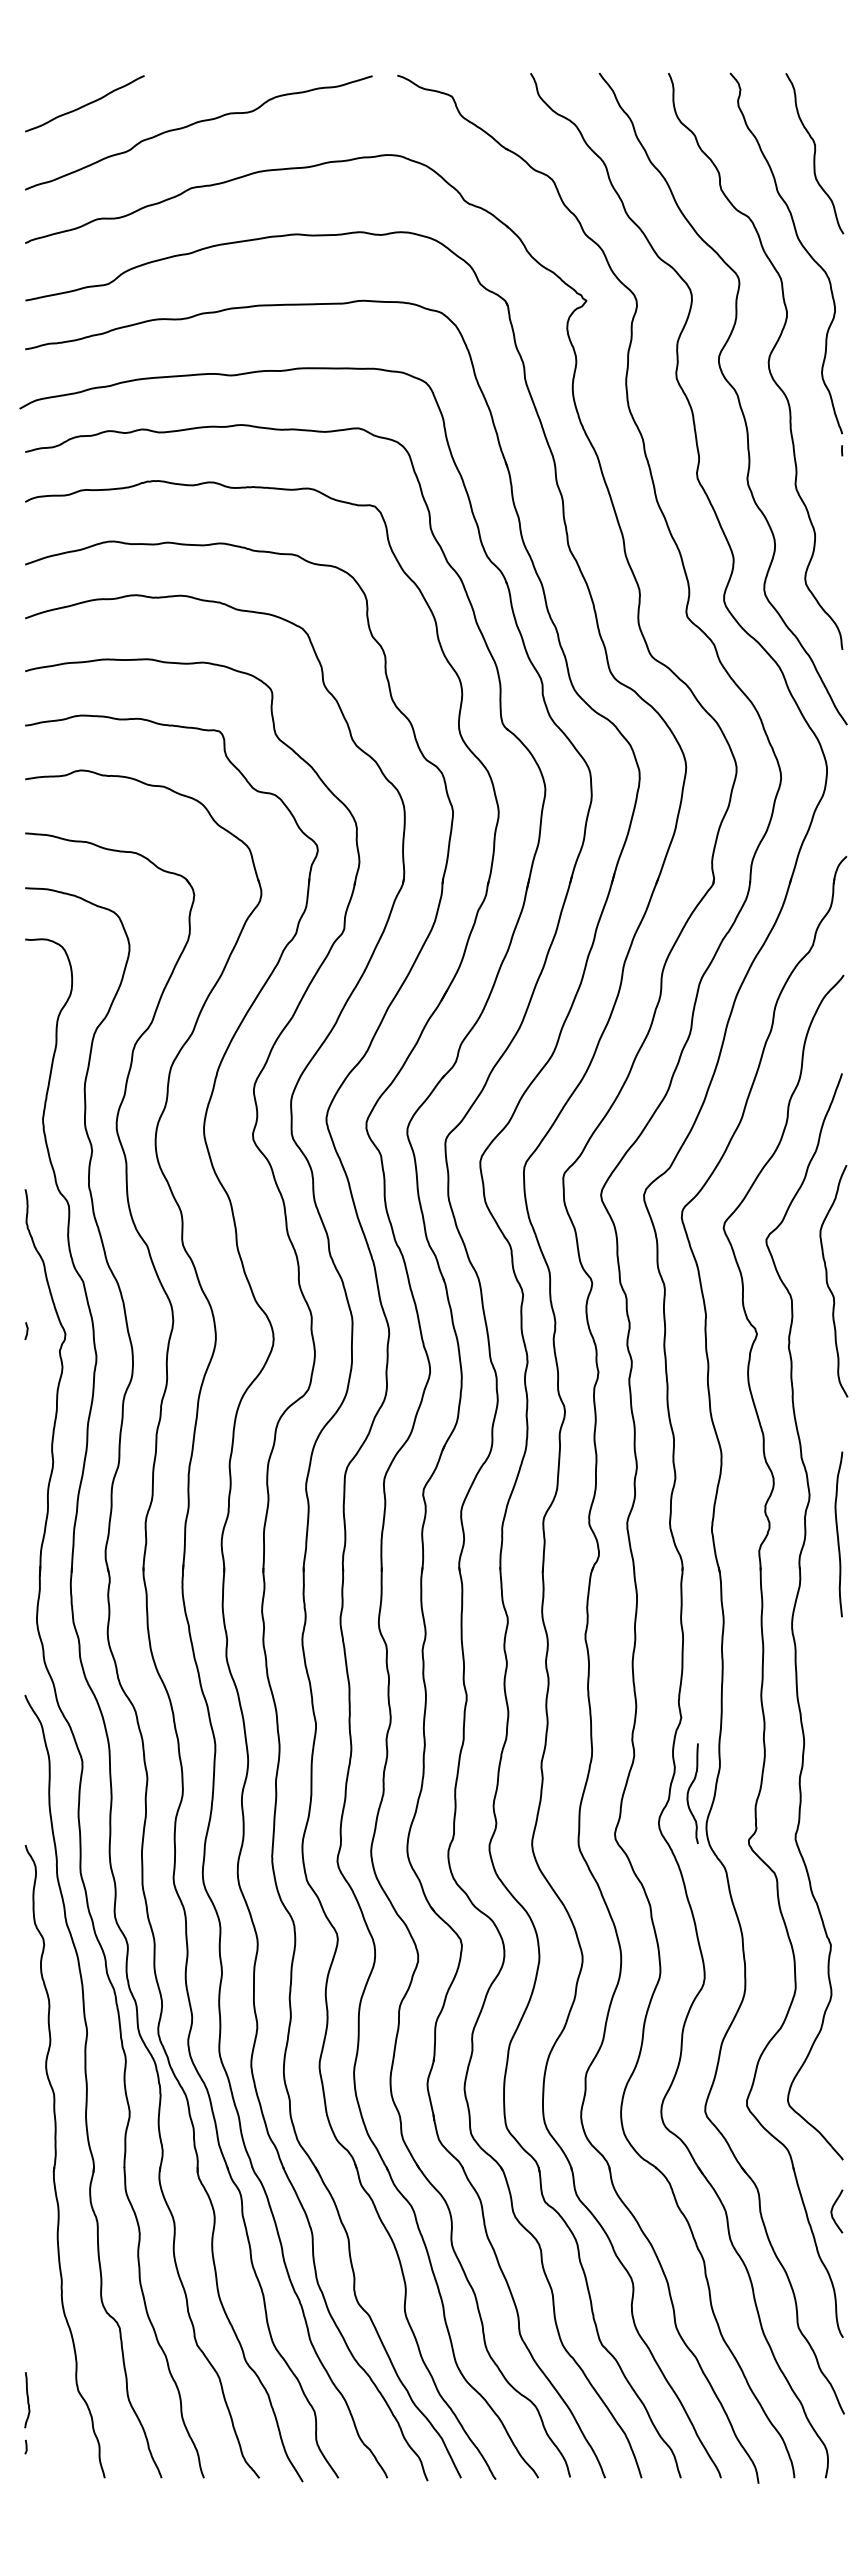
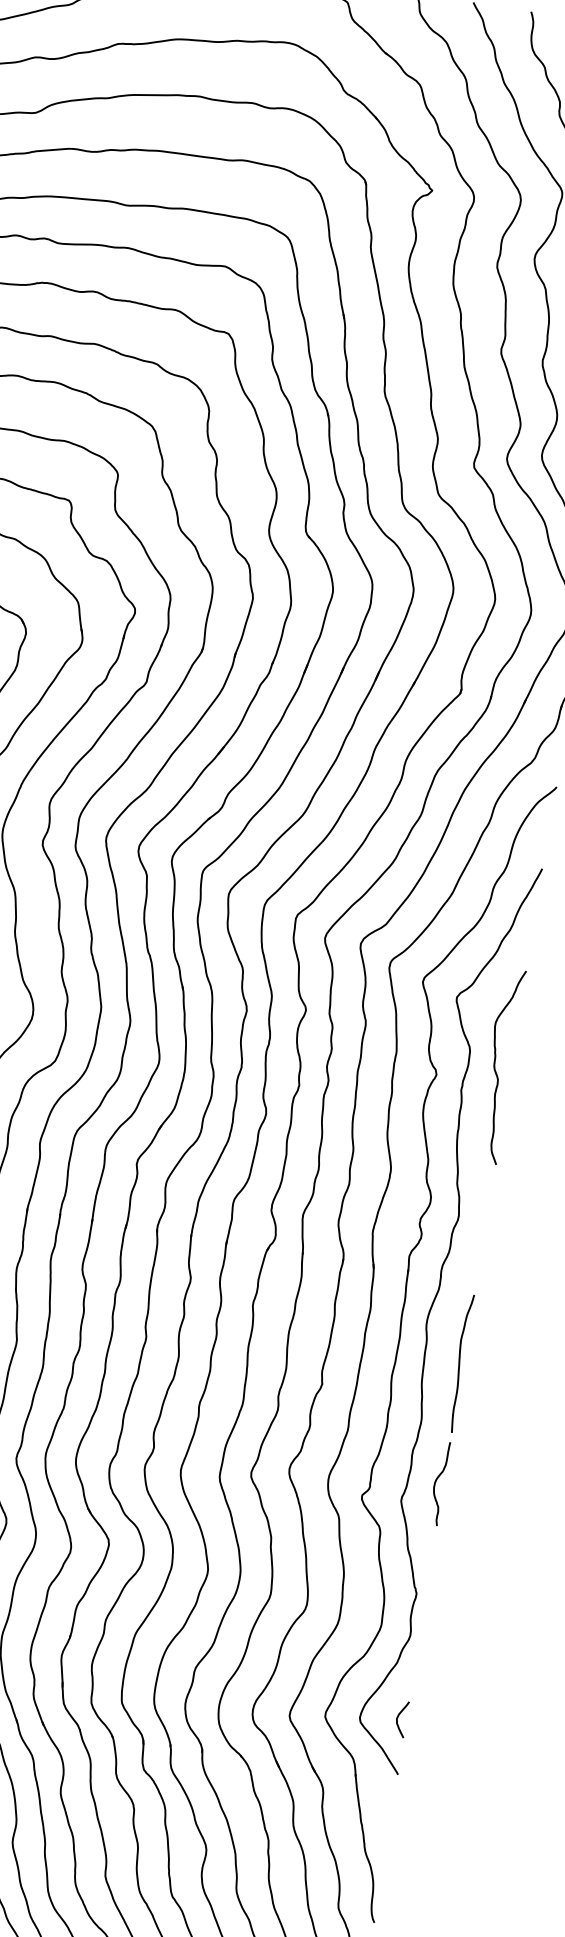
curve: (828, 1283) -> (495, 1067), moved
curve: (838, 1534) -> (459, 1363), moved
curve: (689, 1791) -> (436, 1481), moved
curve: (832, 2211) -> (397, 1718), moved

